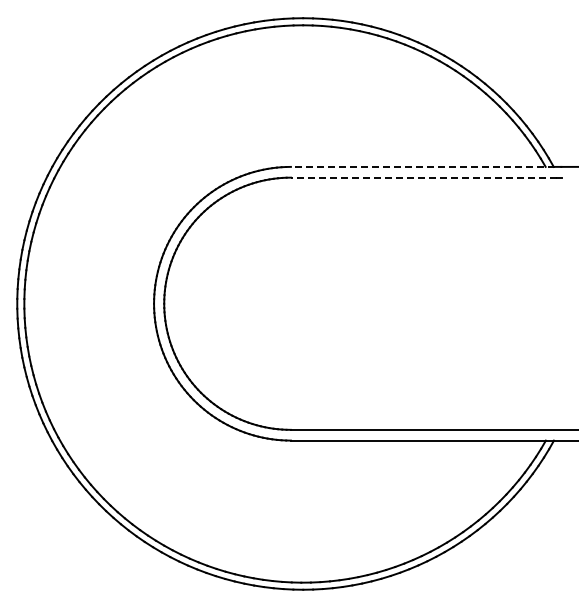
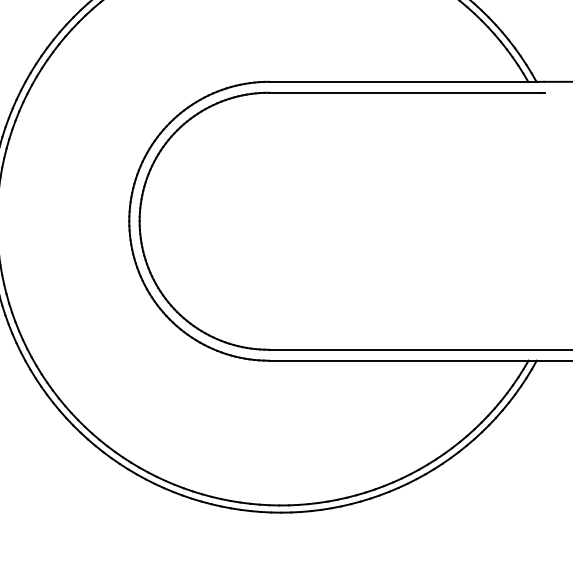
line: (422, 166) -> (402, 81), dashed -> solid
line: (423, 177) -> (403, 92), dashed -> solid

